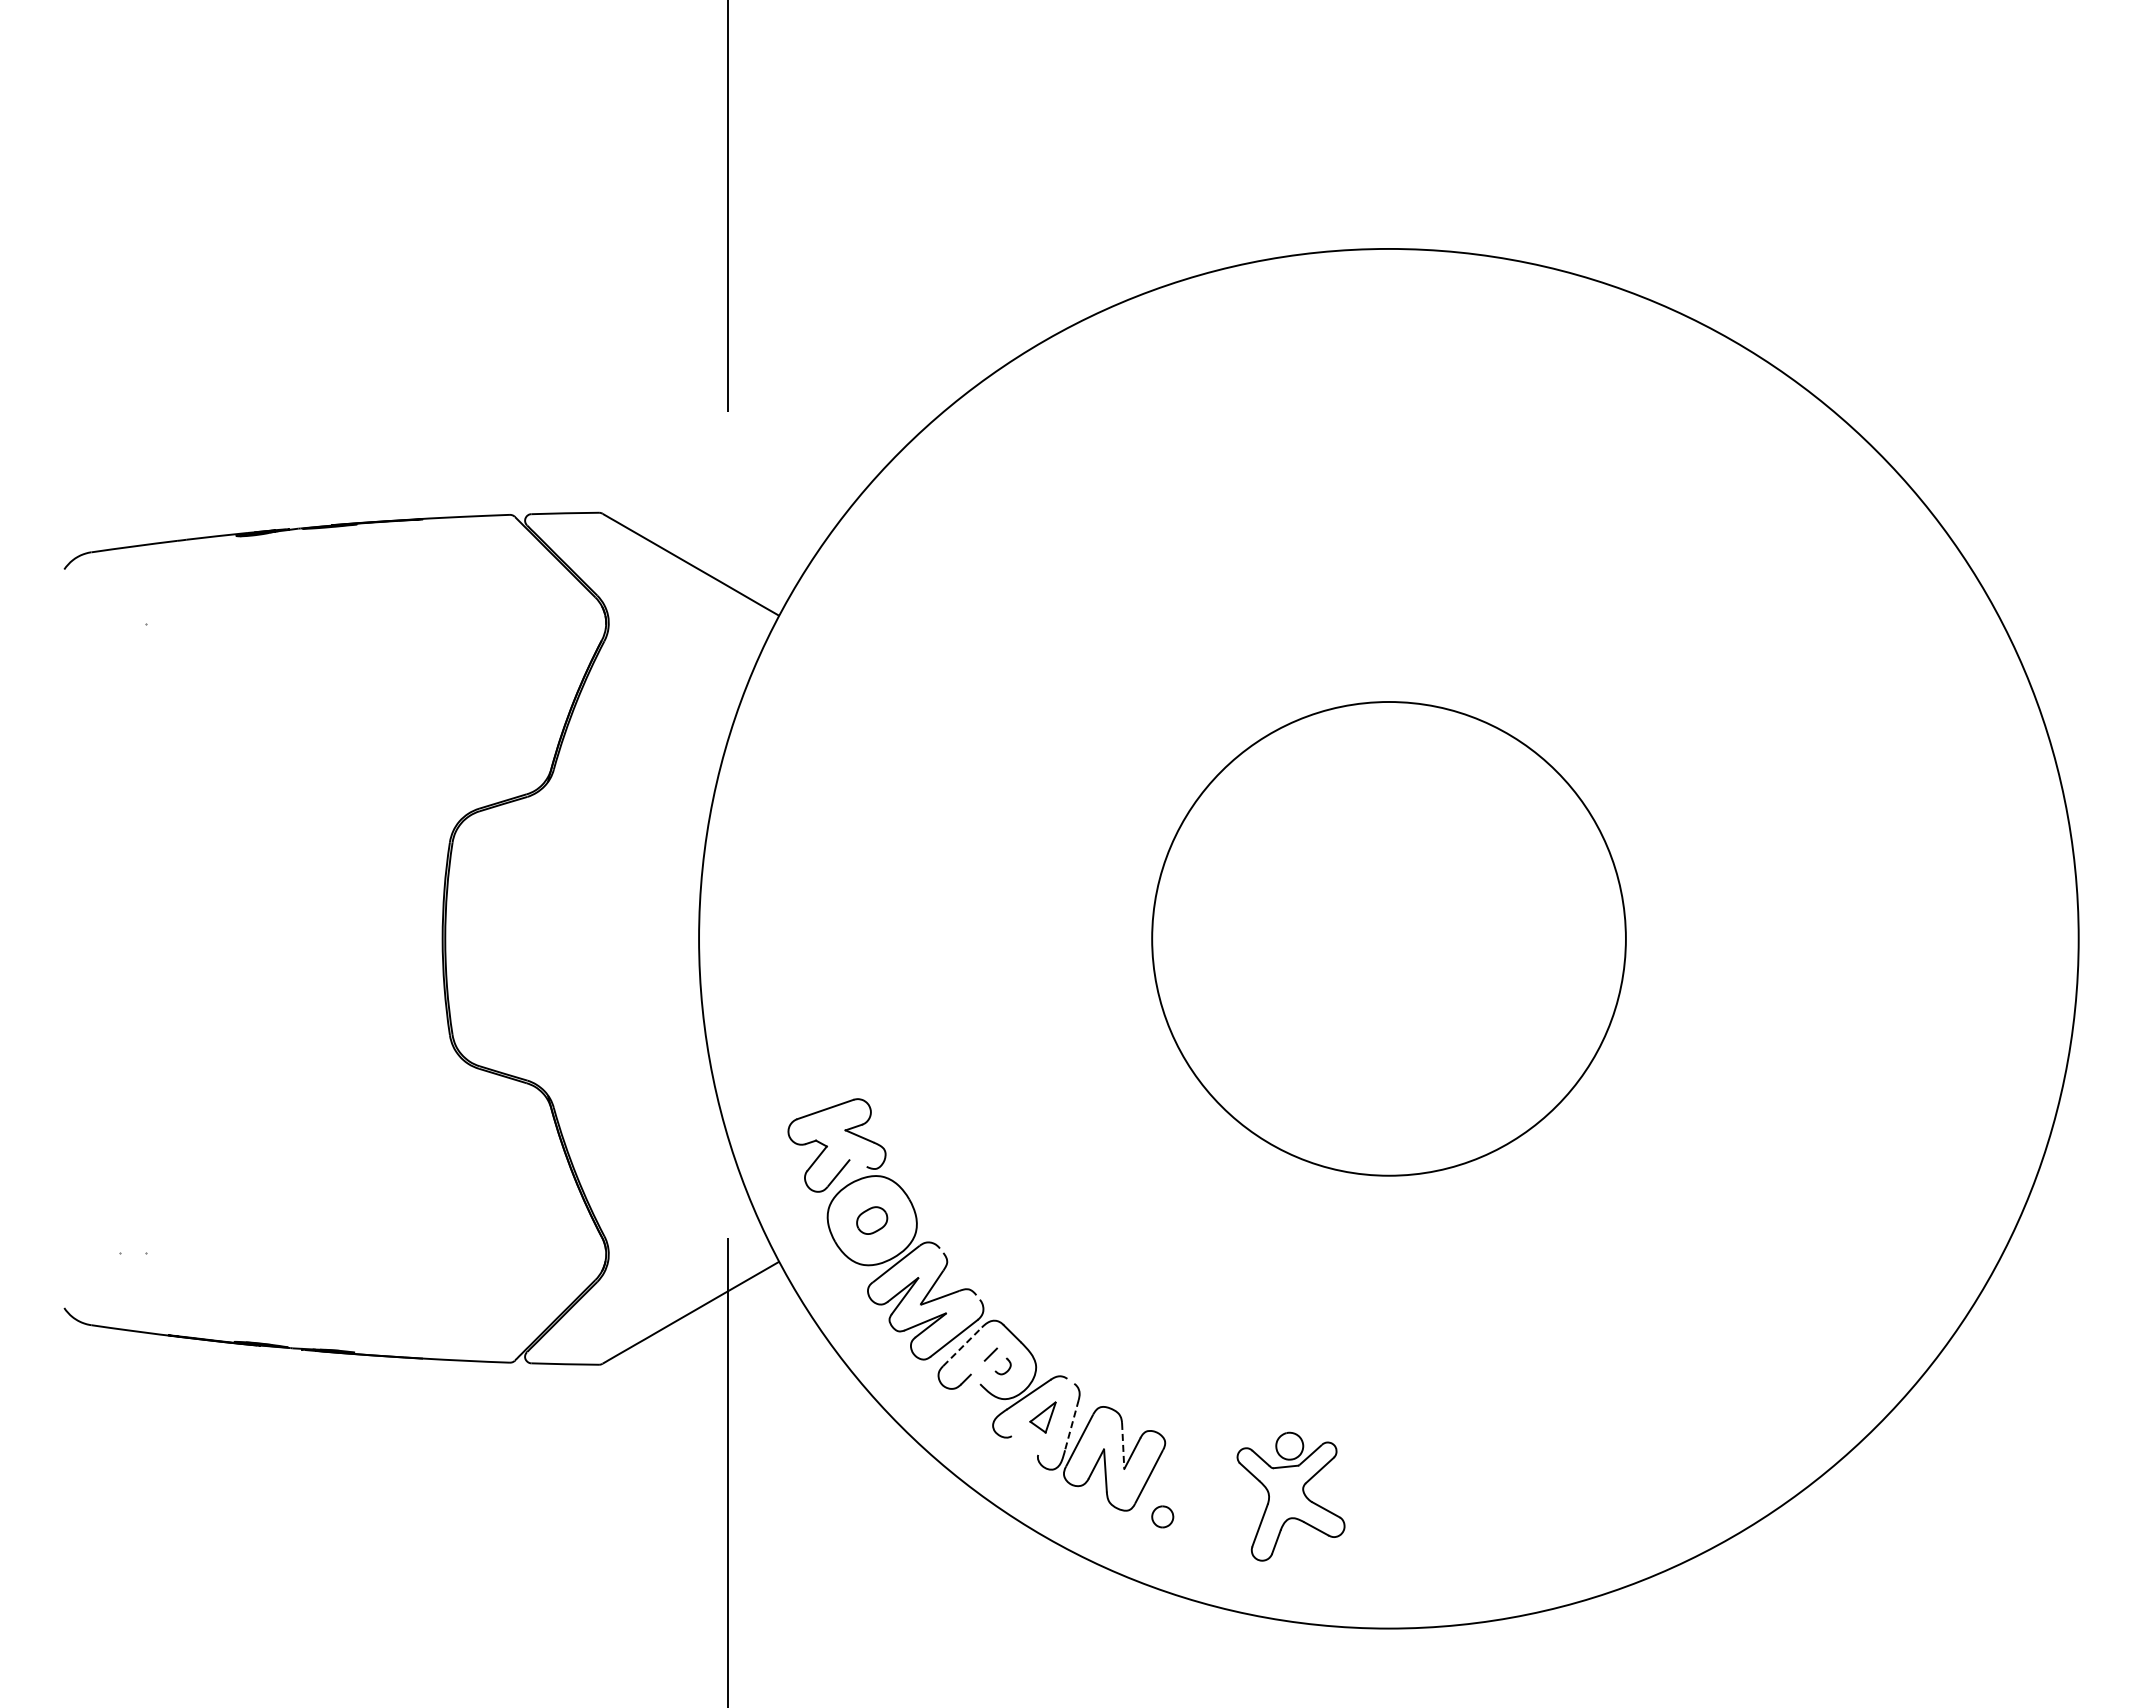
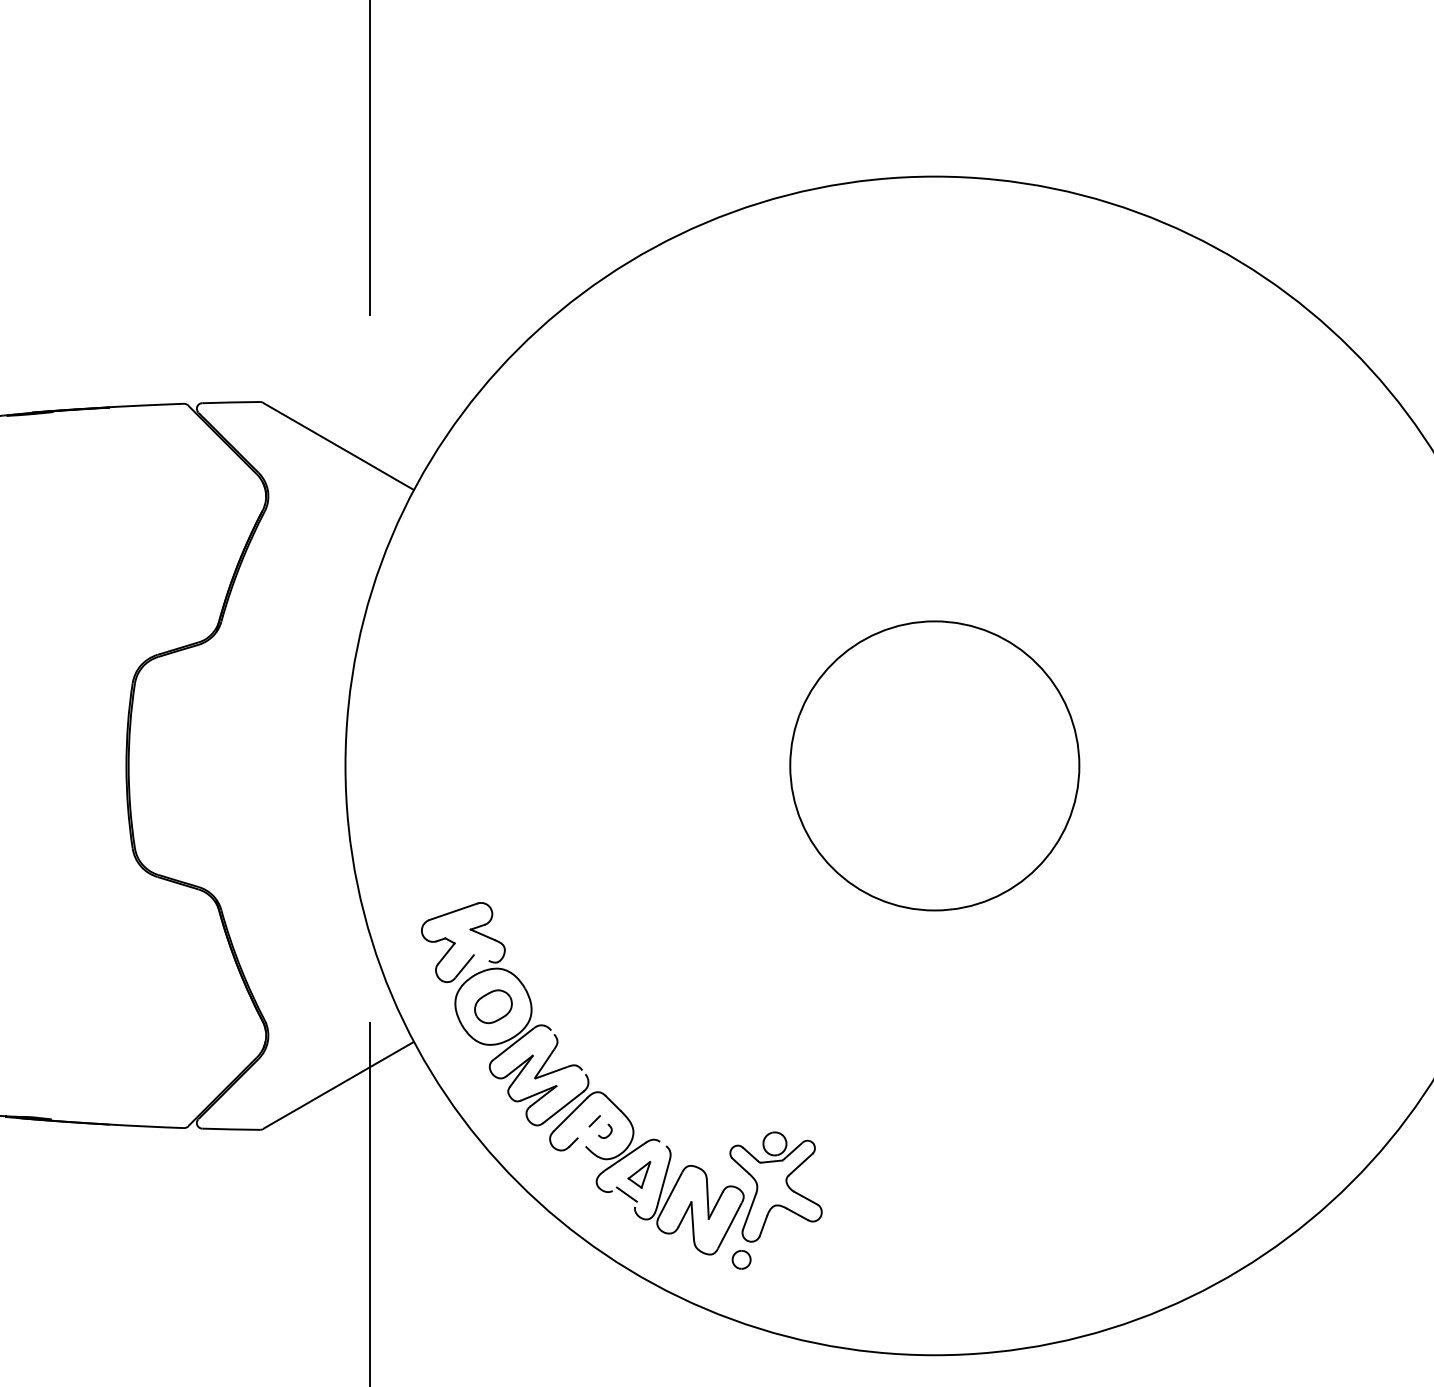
circle: (1388, 938) -> (934, 765), size x0.71
part: (871, 1220) -> (492, 1006), size x1.43
line: (962, 1346) -> (570, 1114), dashed -> solid
line: (1071, 1425) -> (663, 1181), dashed -> solid
line: (1028, 1440) -> (626, 1194), added
line: (1123, 1445) -> (708, 1198), dashed -> solid
part: (1290, 1496) -> (775, 1186), moved

